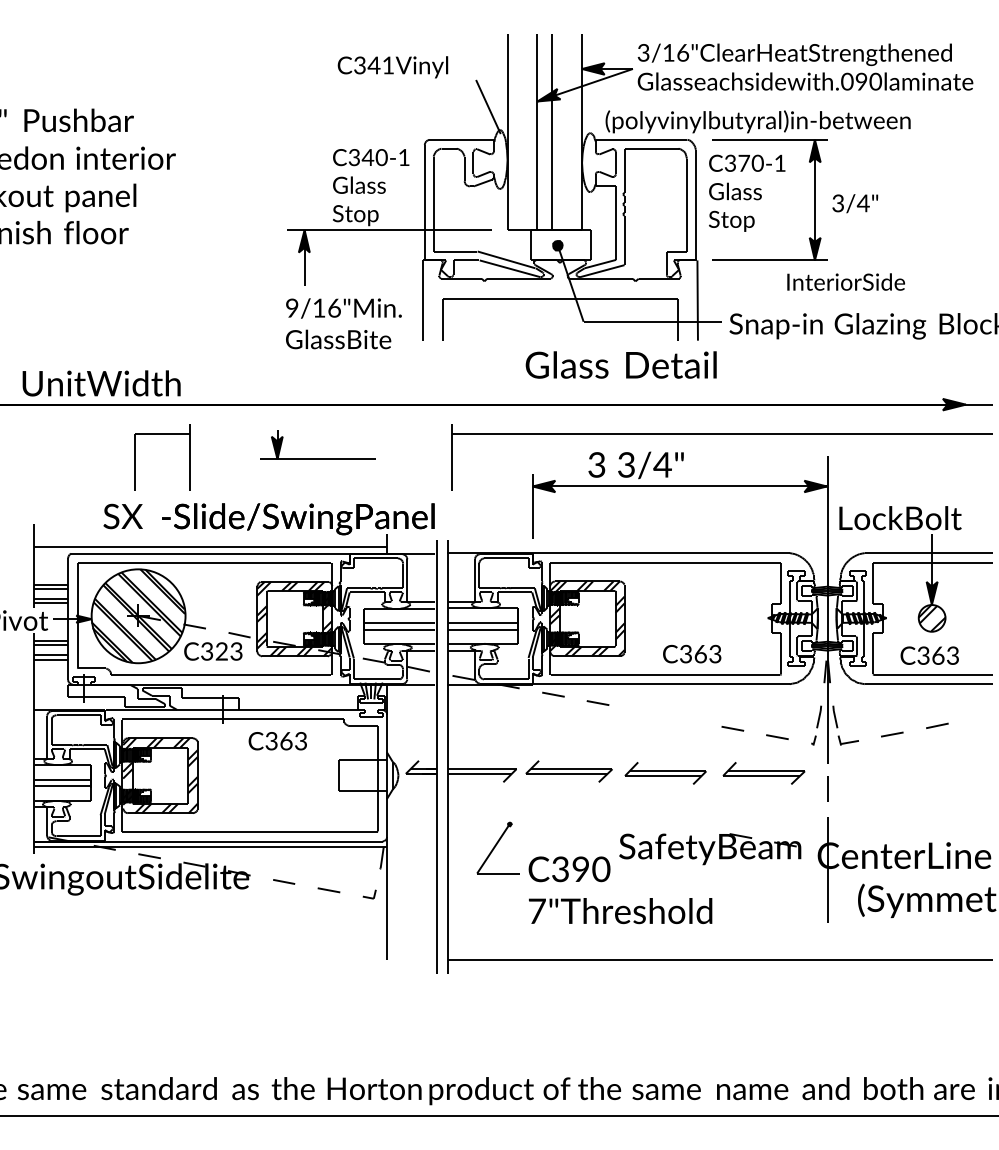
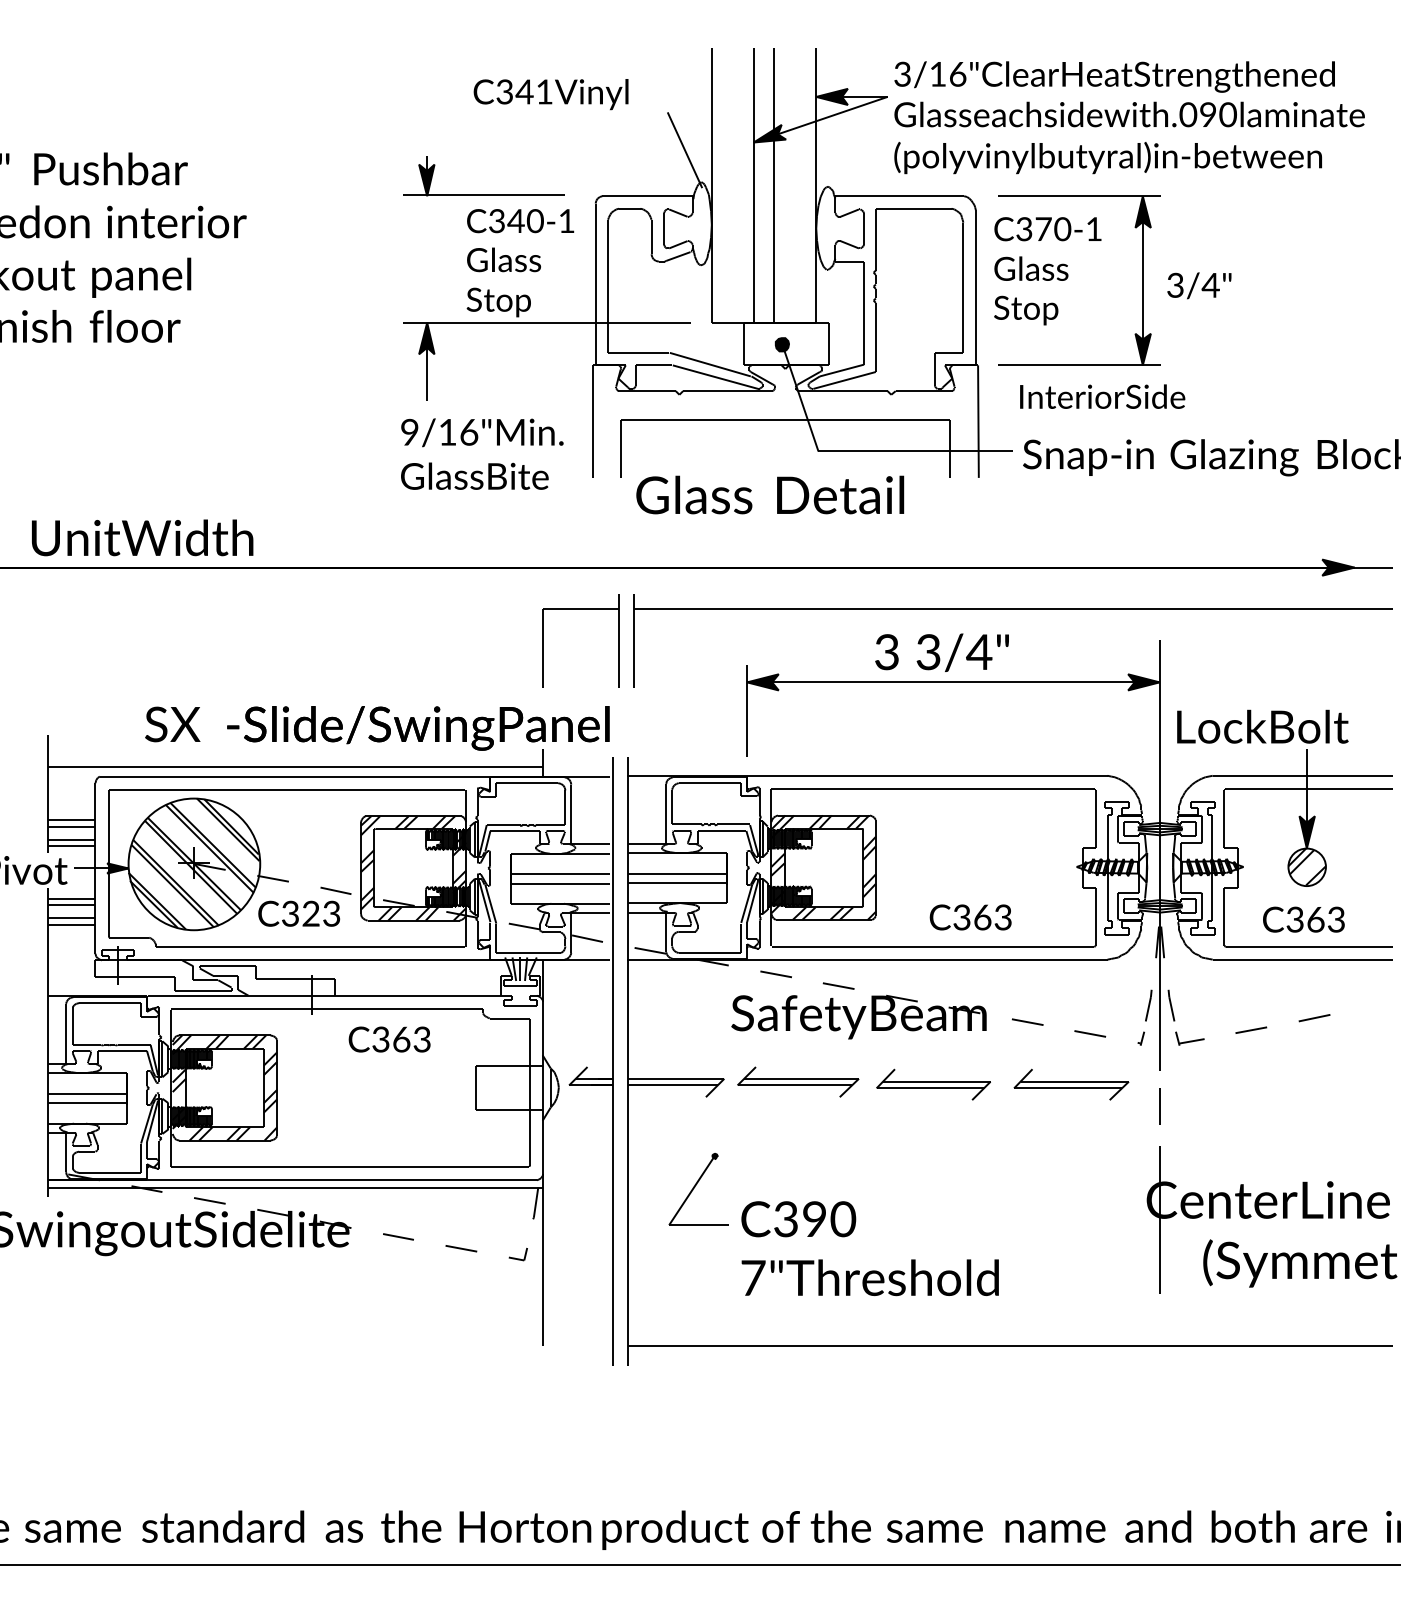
text: (757, 121) -> (1107, 157), moved
text: (846, 281) -> (1102, 396), moved
text: (621, 364) -> (770, 494), moved
part: (162, 434) -> (580, 609), moved
part: (317, 458) -> (483, 194), moved
text: (635, 465) -> (941, 652), moved
part: (709, 848) -> (858, 1016), moved

